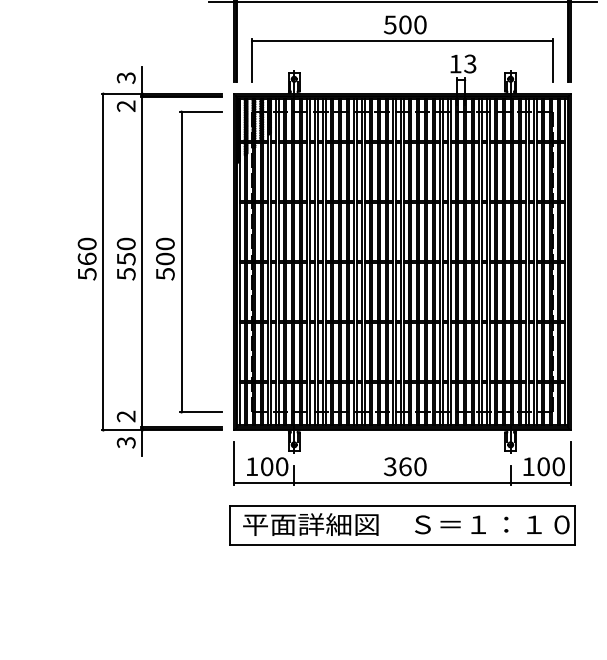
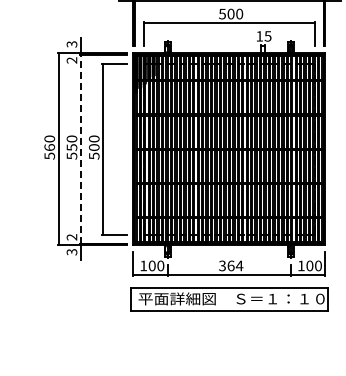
text: (471, 62) -> (268, 35), 13 -> 15
line: (142, 260) -> (81, 148), solid -> dashed
text: (420, 465) -> (239, 265), 360 -> 364

